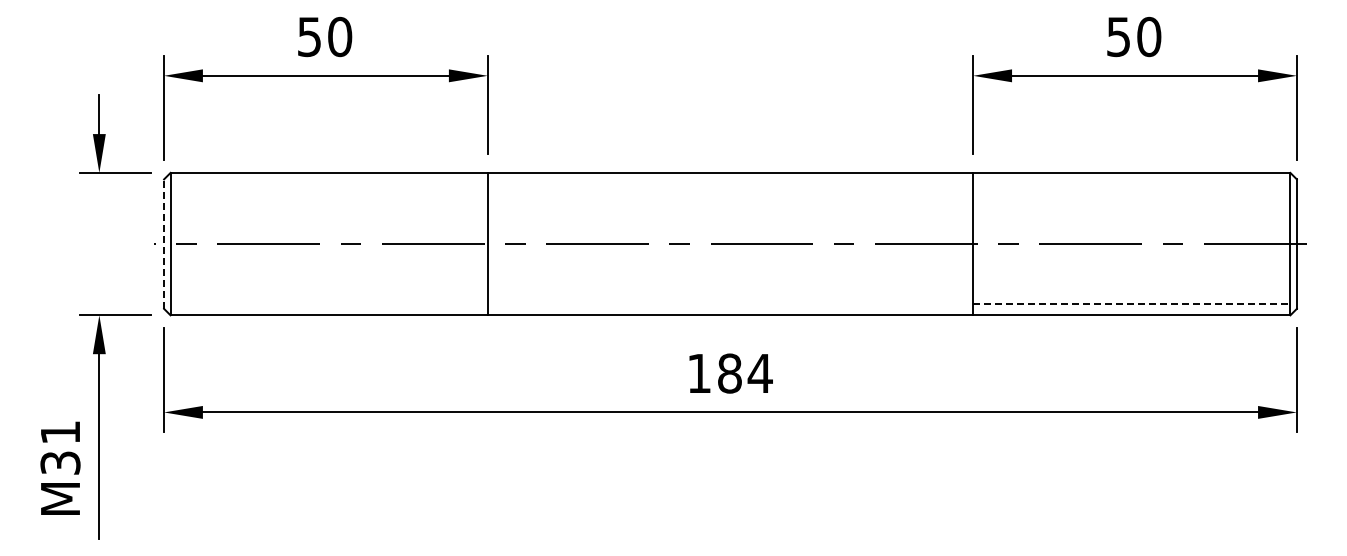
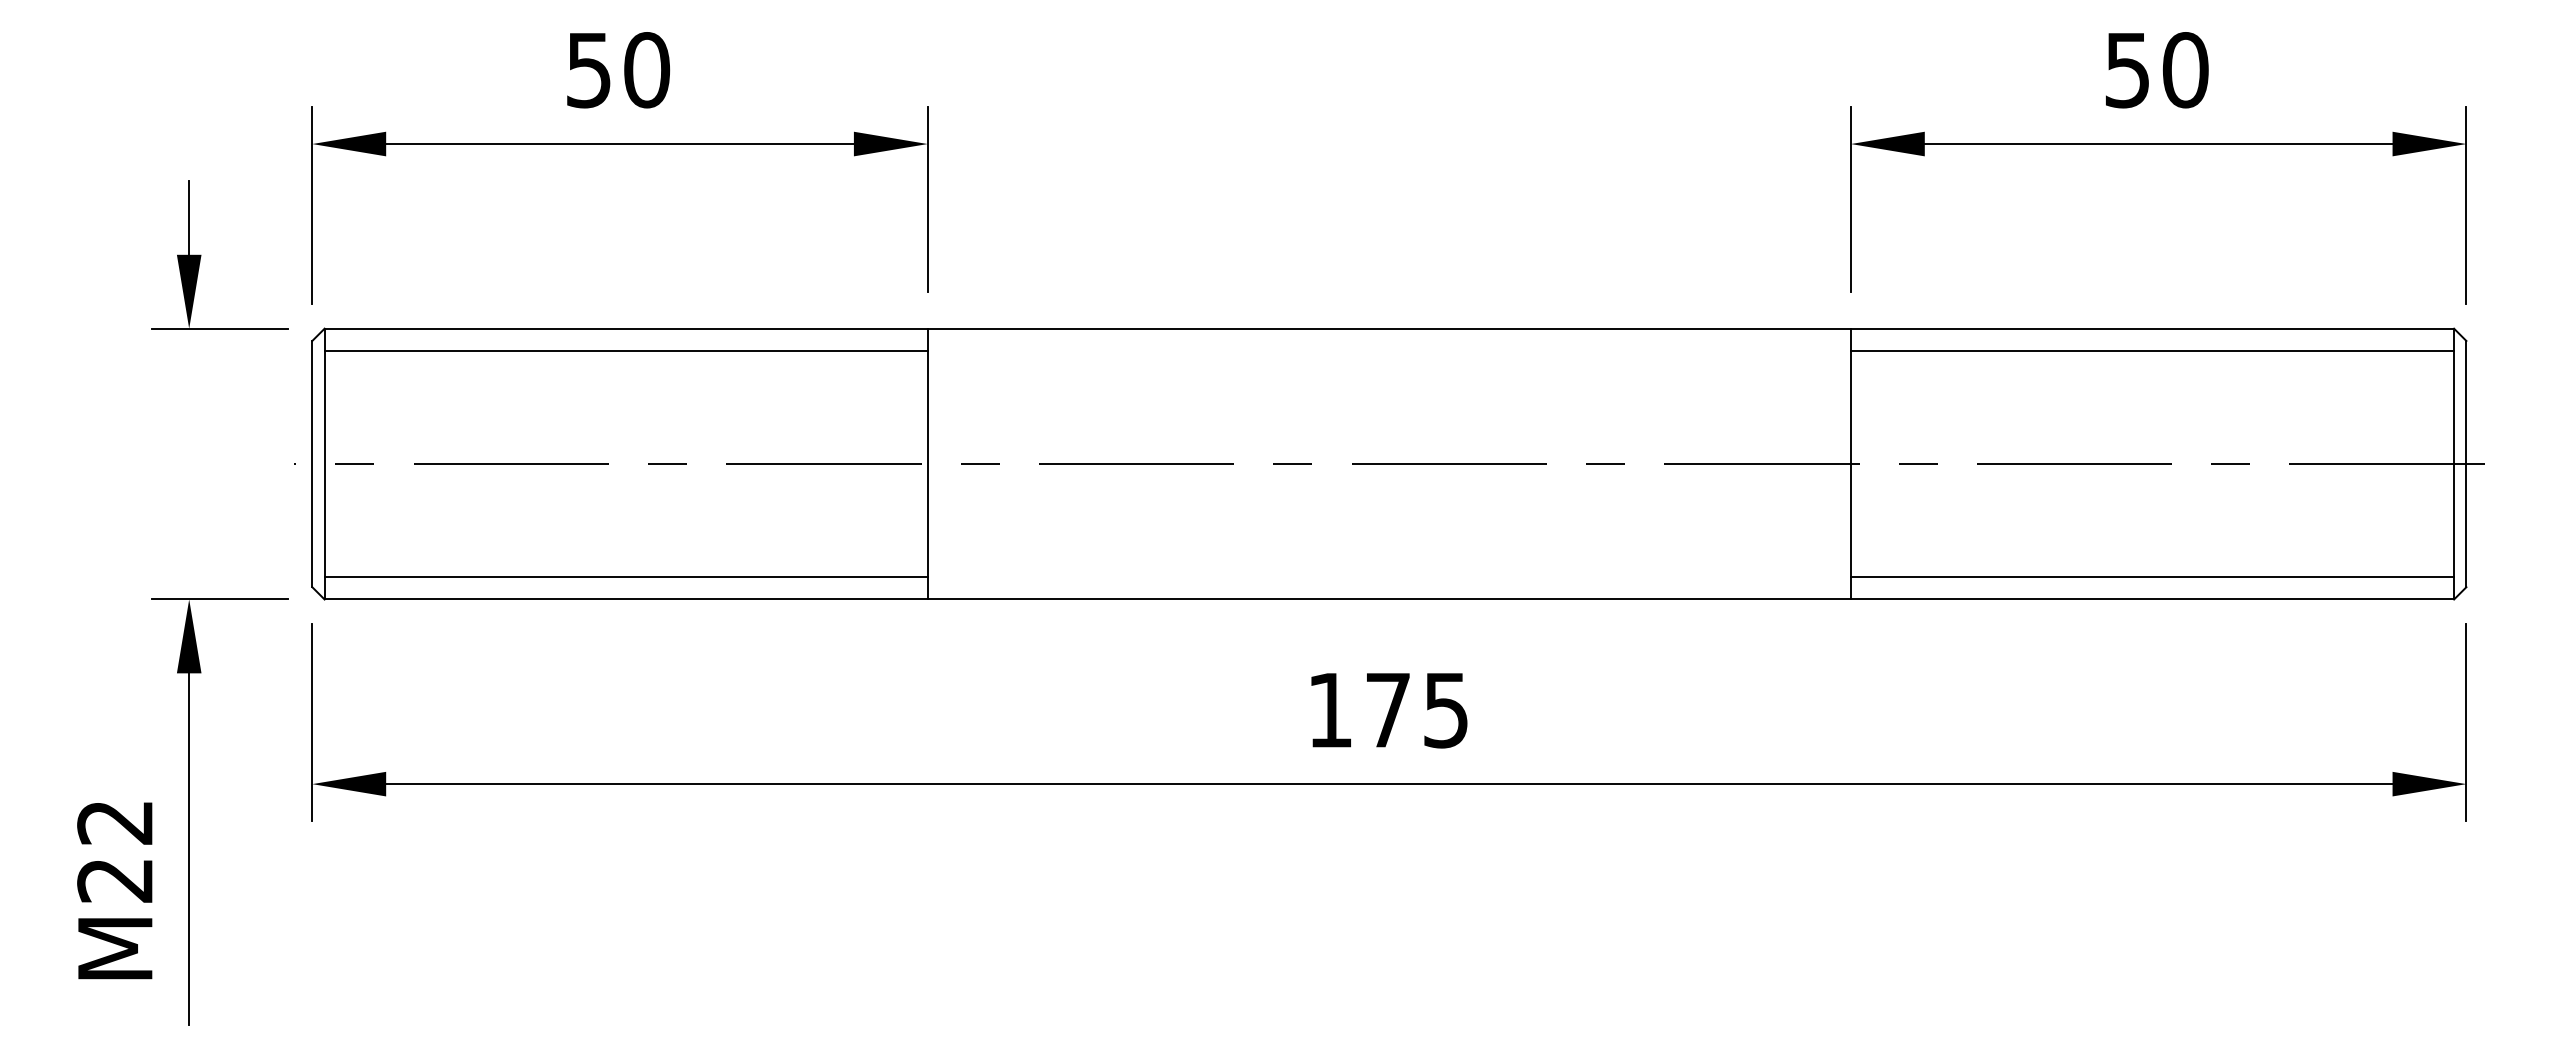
line: (328, 184) -> (624, 350), added
line: (1131, 184) -> (2151, 350), added
line: (164, 244) -> (313, 464), dashed -> solid
line: (328, 303) -> (624, 576), added
line: (1131, 303) -> (2151, 576), dashed -> solid
text: (745, 373) -> (1417, 710), 184 -> 175
text: (60, 447) -> (115, 850), 31 -> 22

